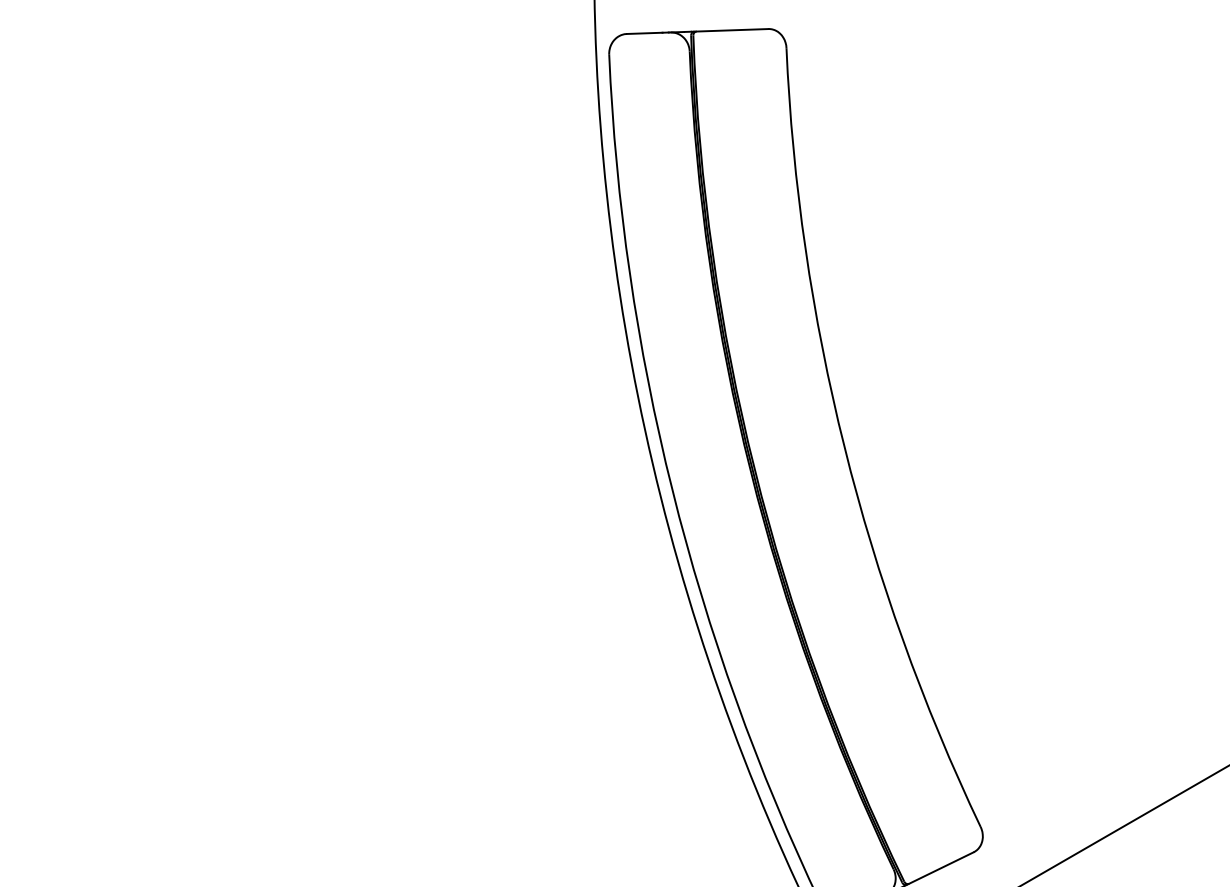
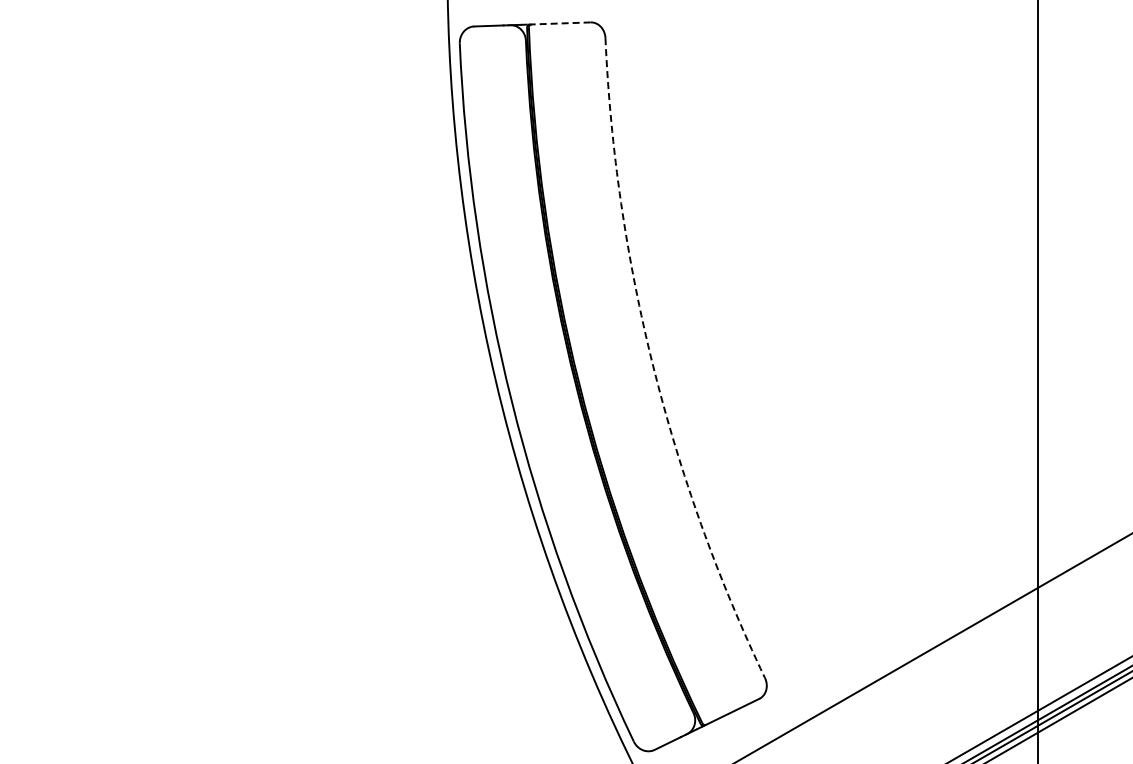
line: (729, 30) -> (558, 23), solid -> dashed
arc: (844, 447) -> (653, 366), solid -> dashed

